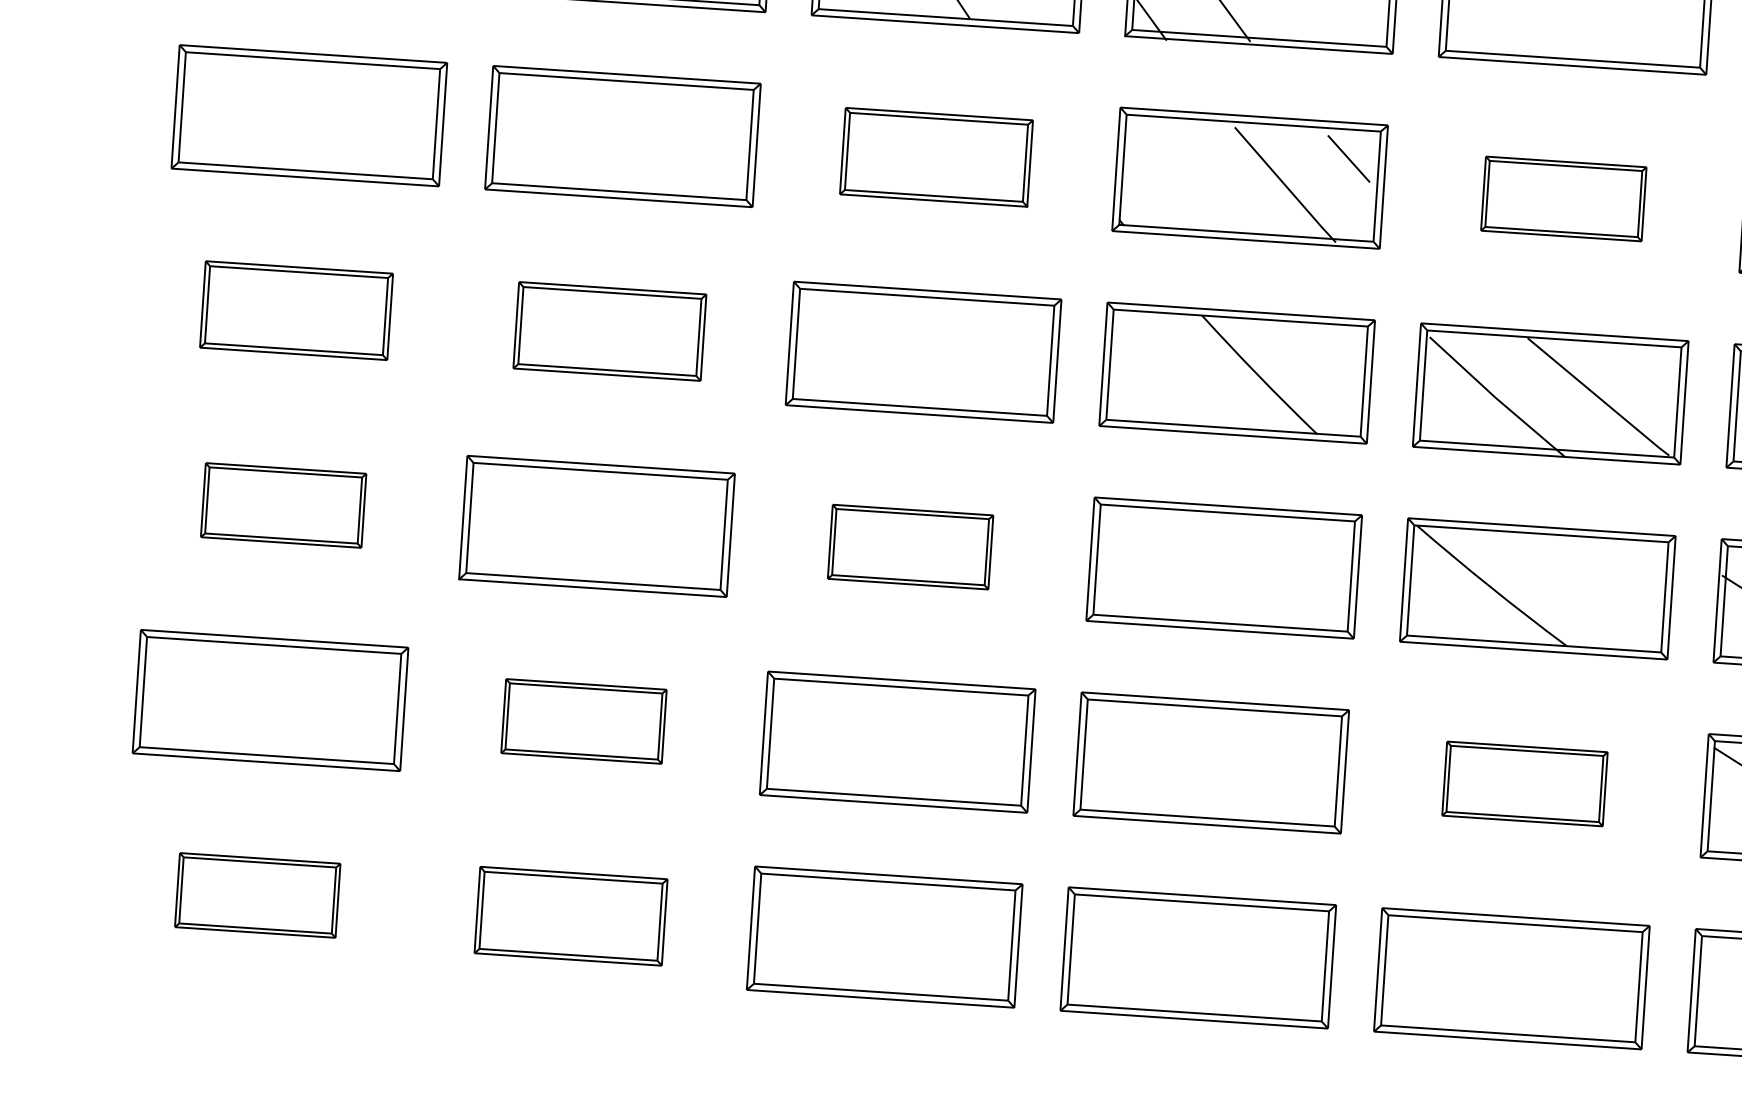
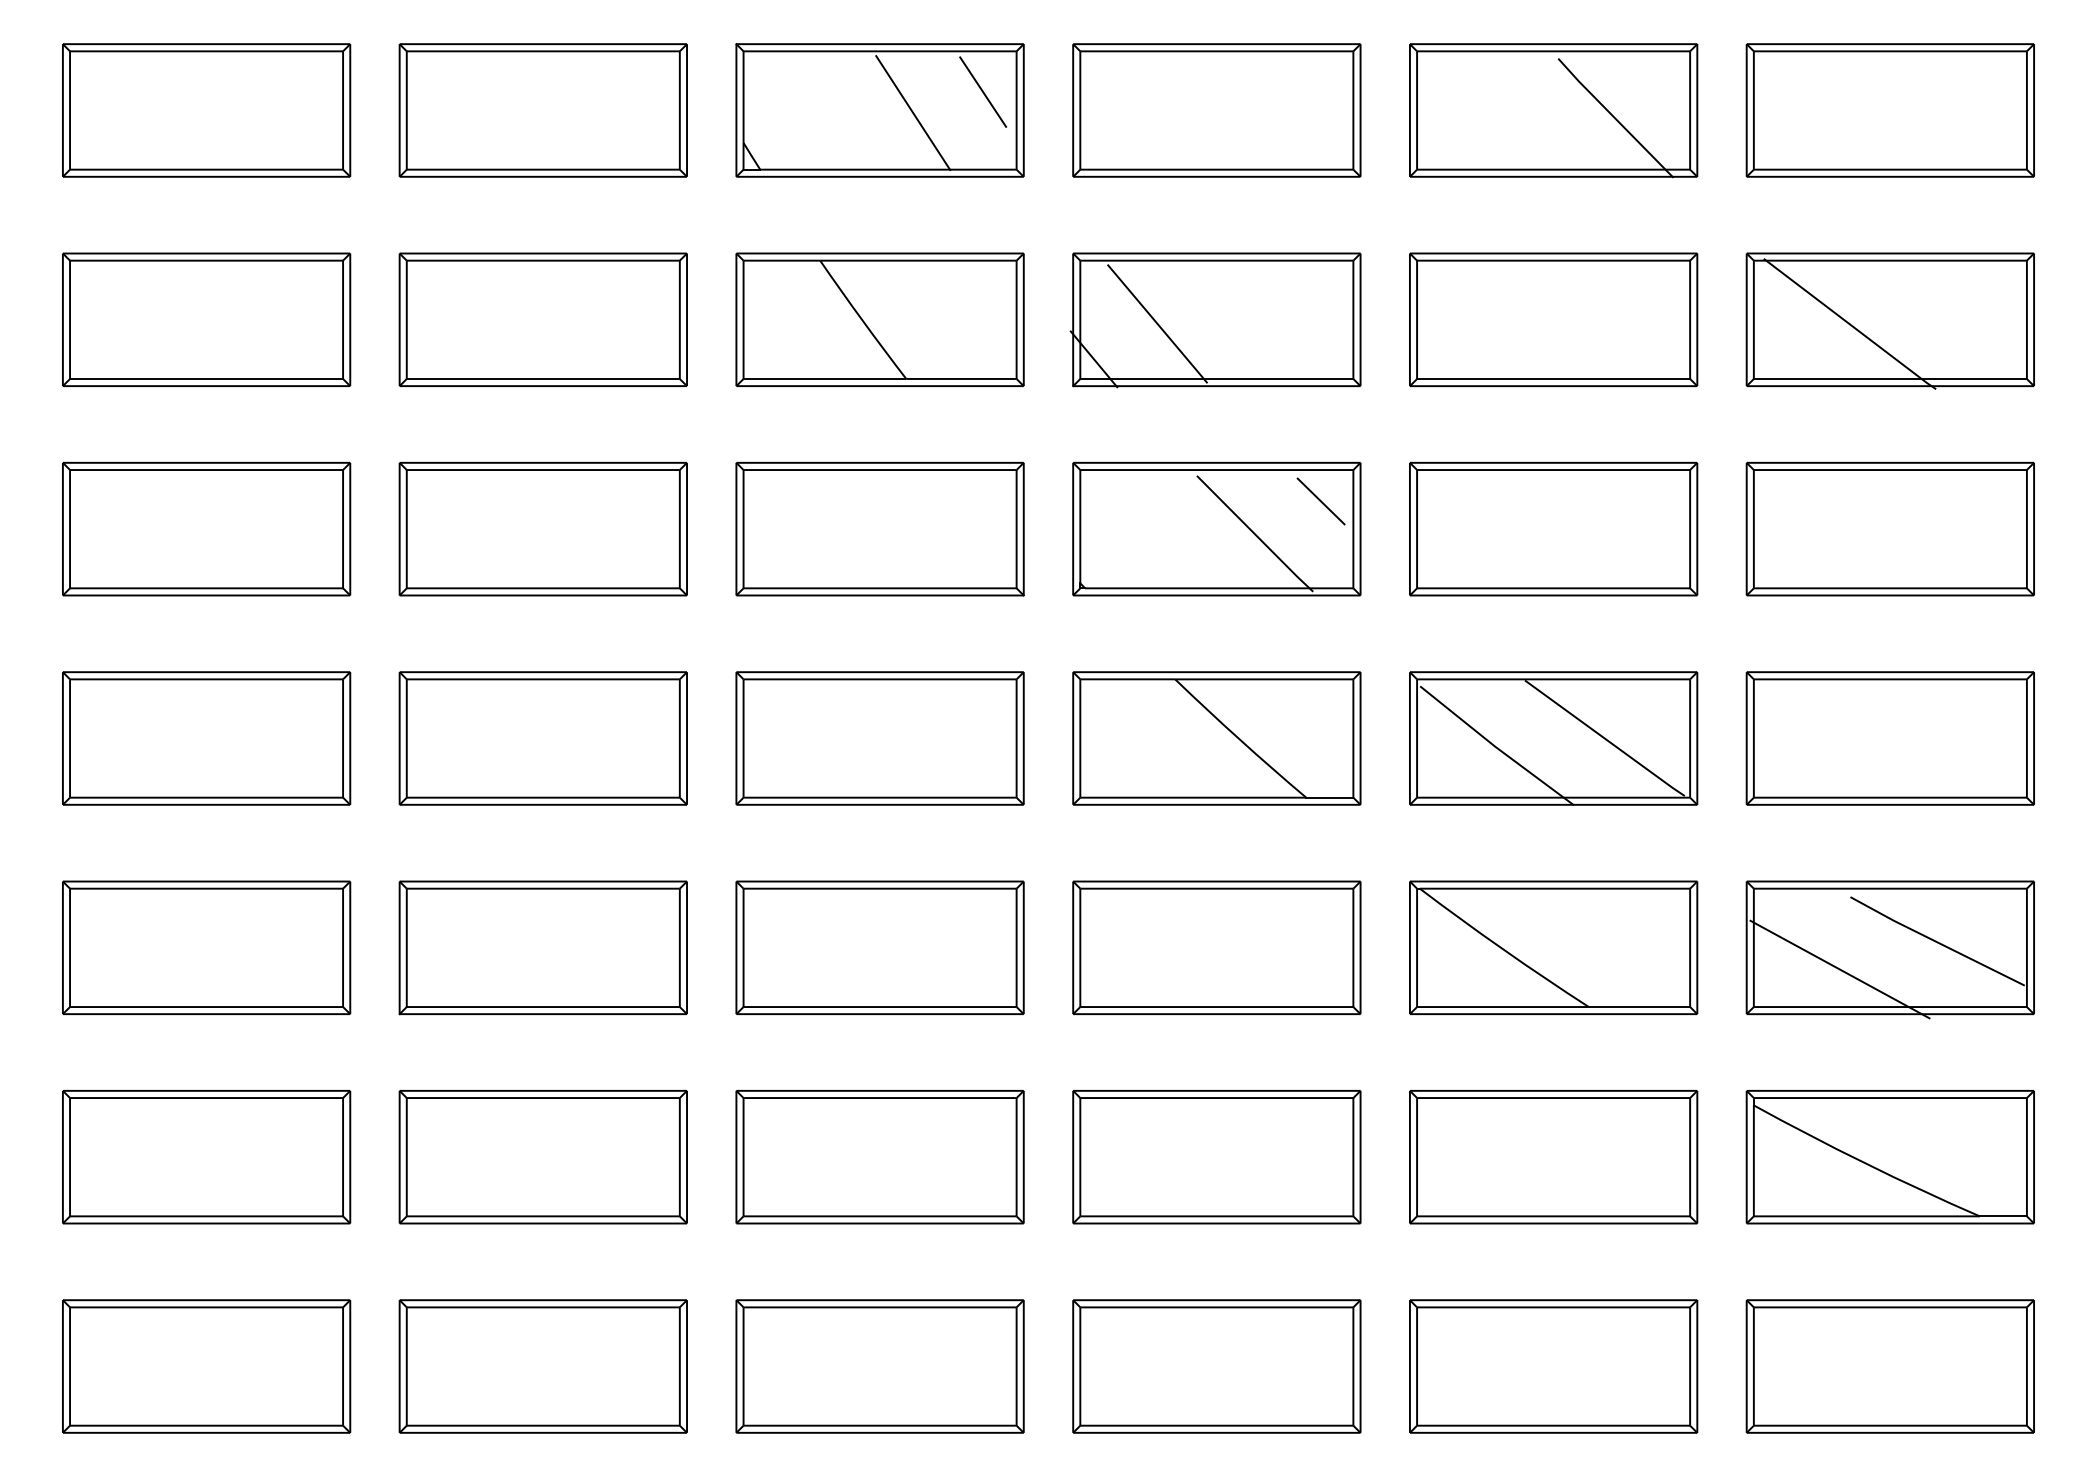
part: (936, 156) -> (879, 528), size x1.43
part: (1563, 198) -> (1553, 528), size x1.67
part: (296, 310) -> (206, 738), size x1.43
part: (609, 331) -> (542, 738), size x1.43
part: (283, 505) -> (206, 947), size x1.67
part: (910, 546) -> (879, 947), size x1.67
part: (583, 721) -> (542, 1157), size x1.67
part: (1524, 784) -> (1553, 1157), size x1.67
part: (257, 895) -> (206, 1366), size x1.67
part: (570, 916) -> (542, 1366), size x1.43

